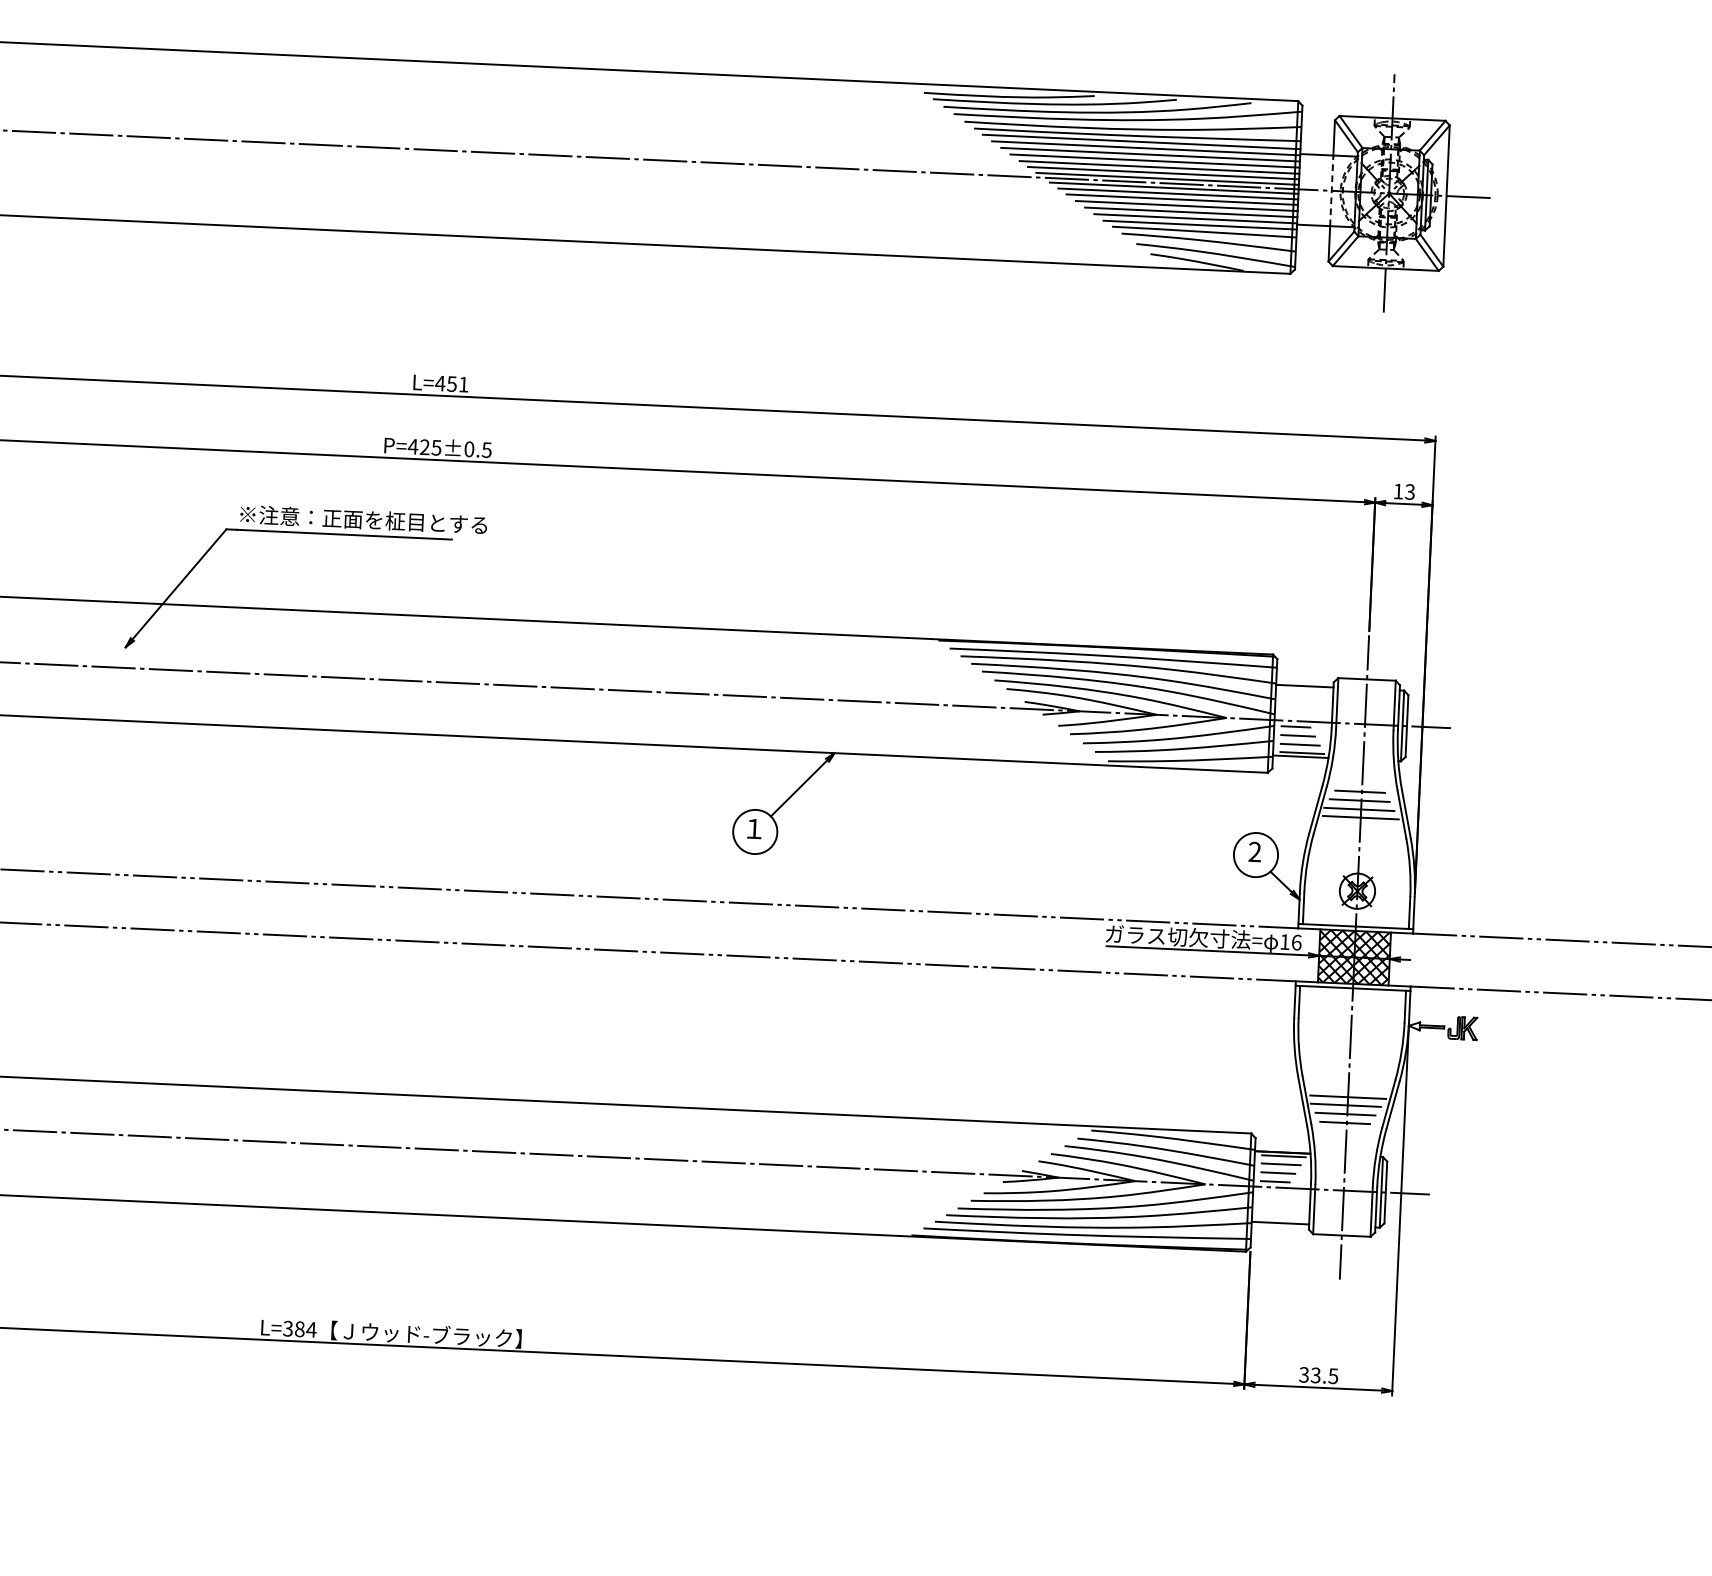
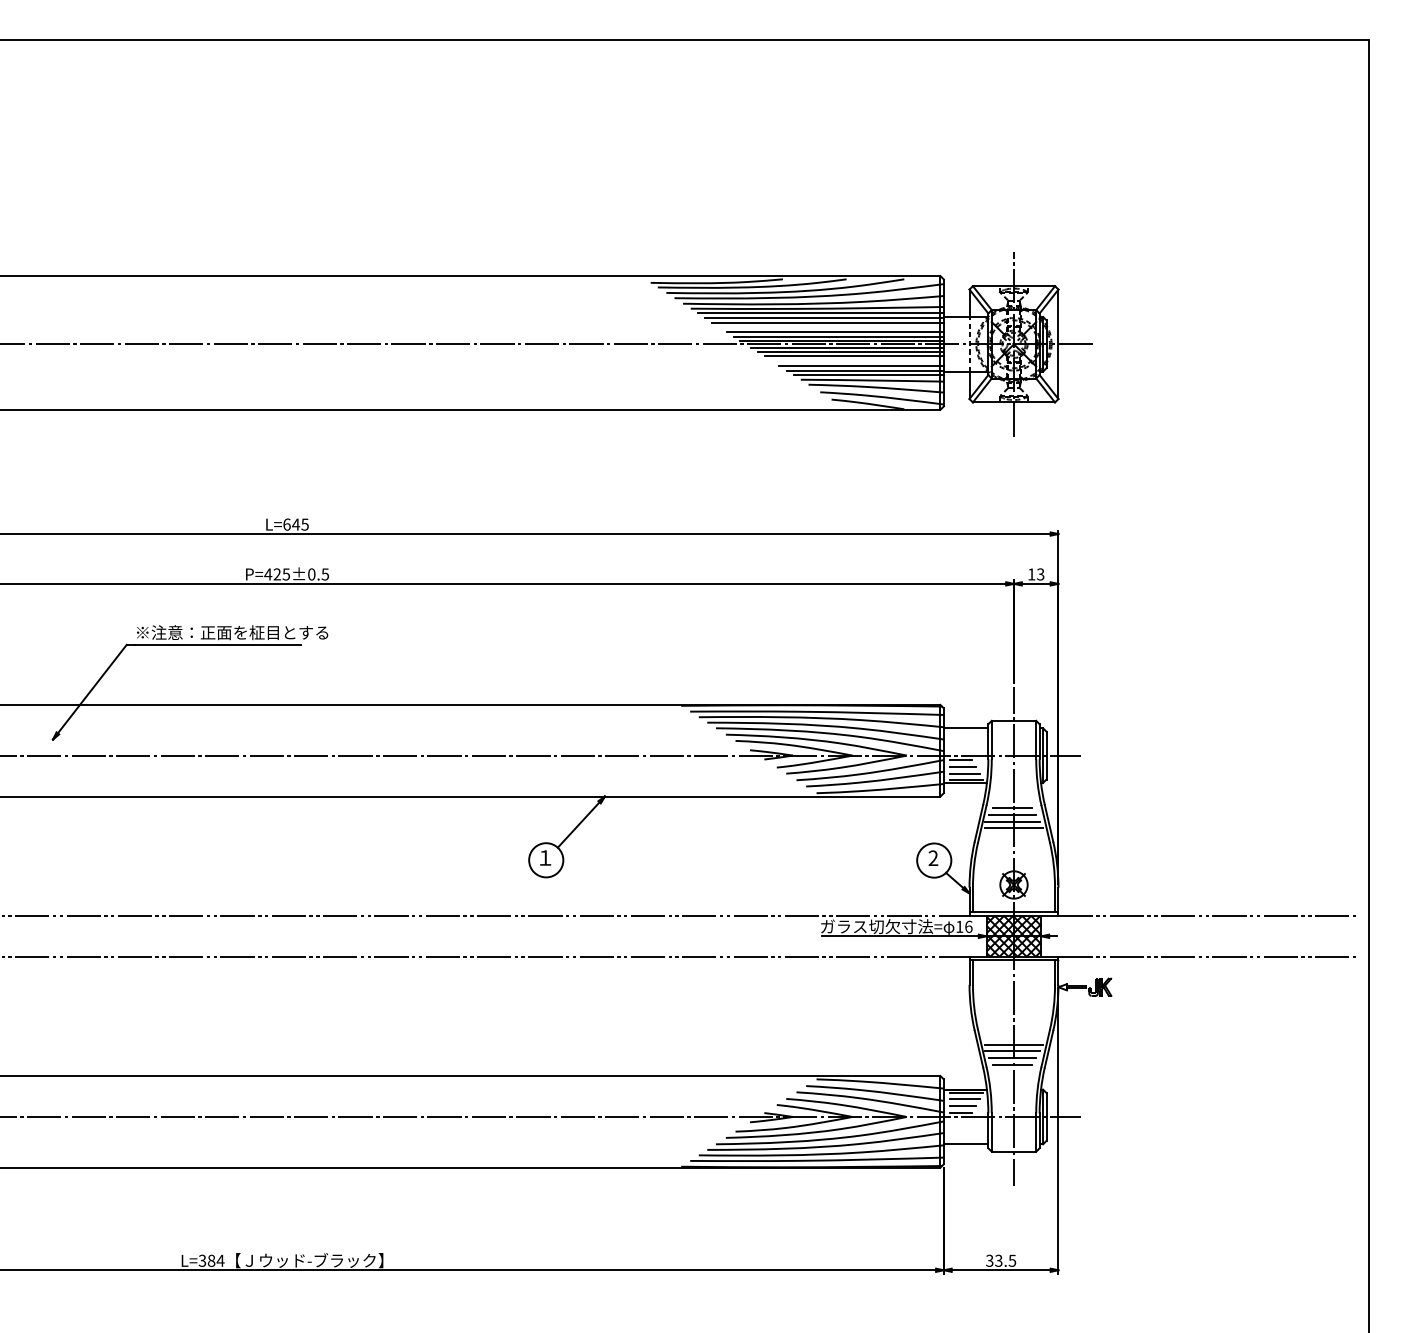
line: (1154, 161) -> (831, 327), removed
line: (1186, 206) -> (857, 361), removed
text: (451, 383) -> (295, 524), L=451 -> L=645

